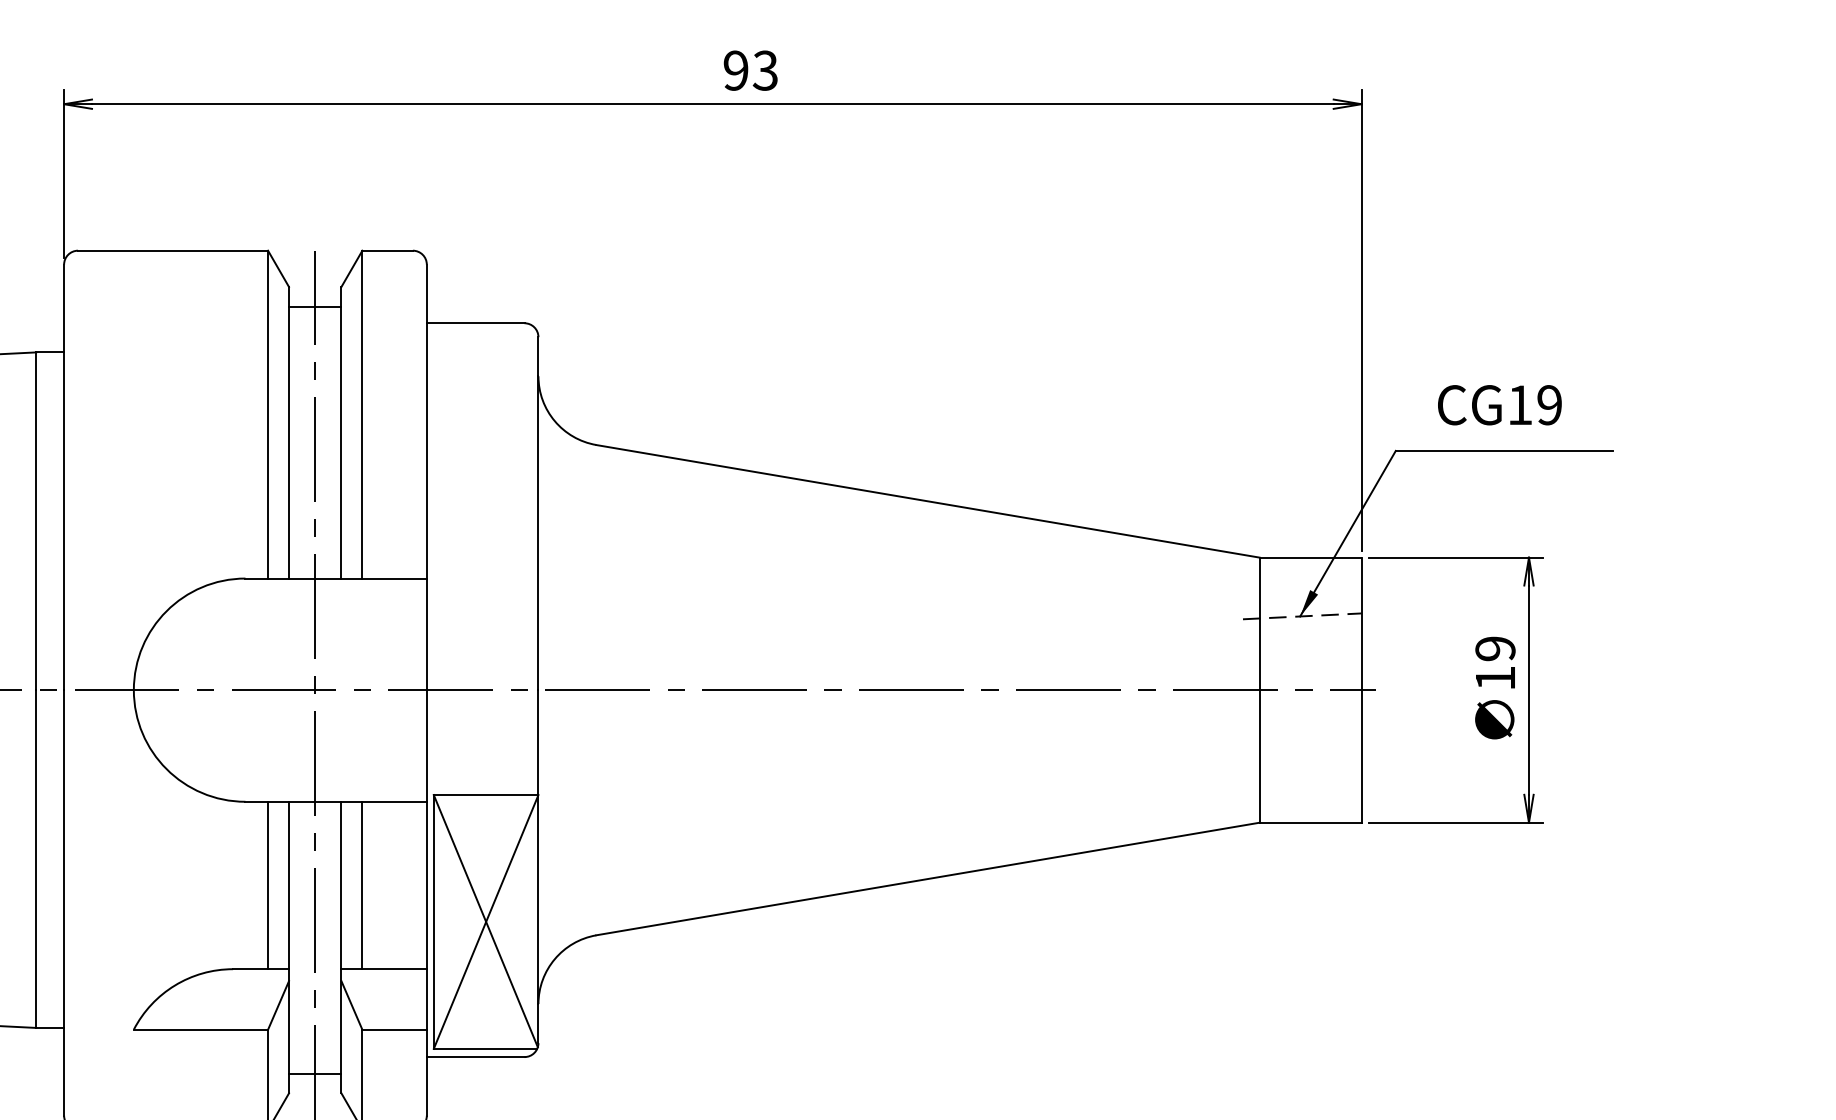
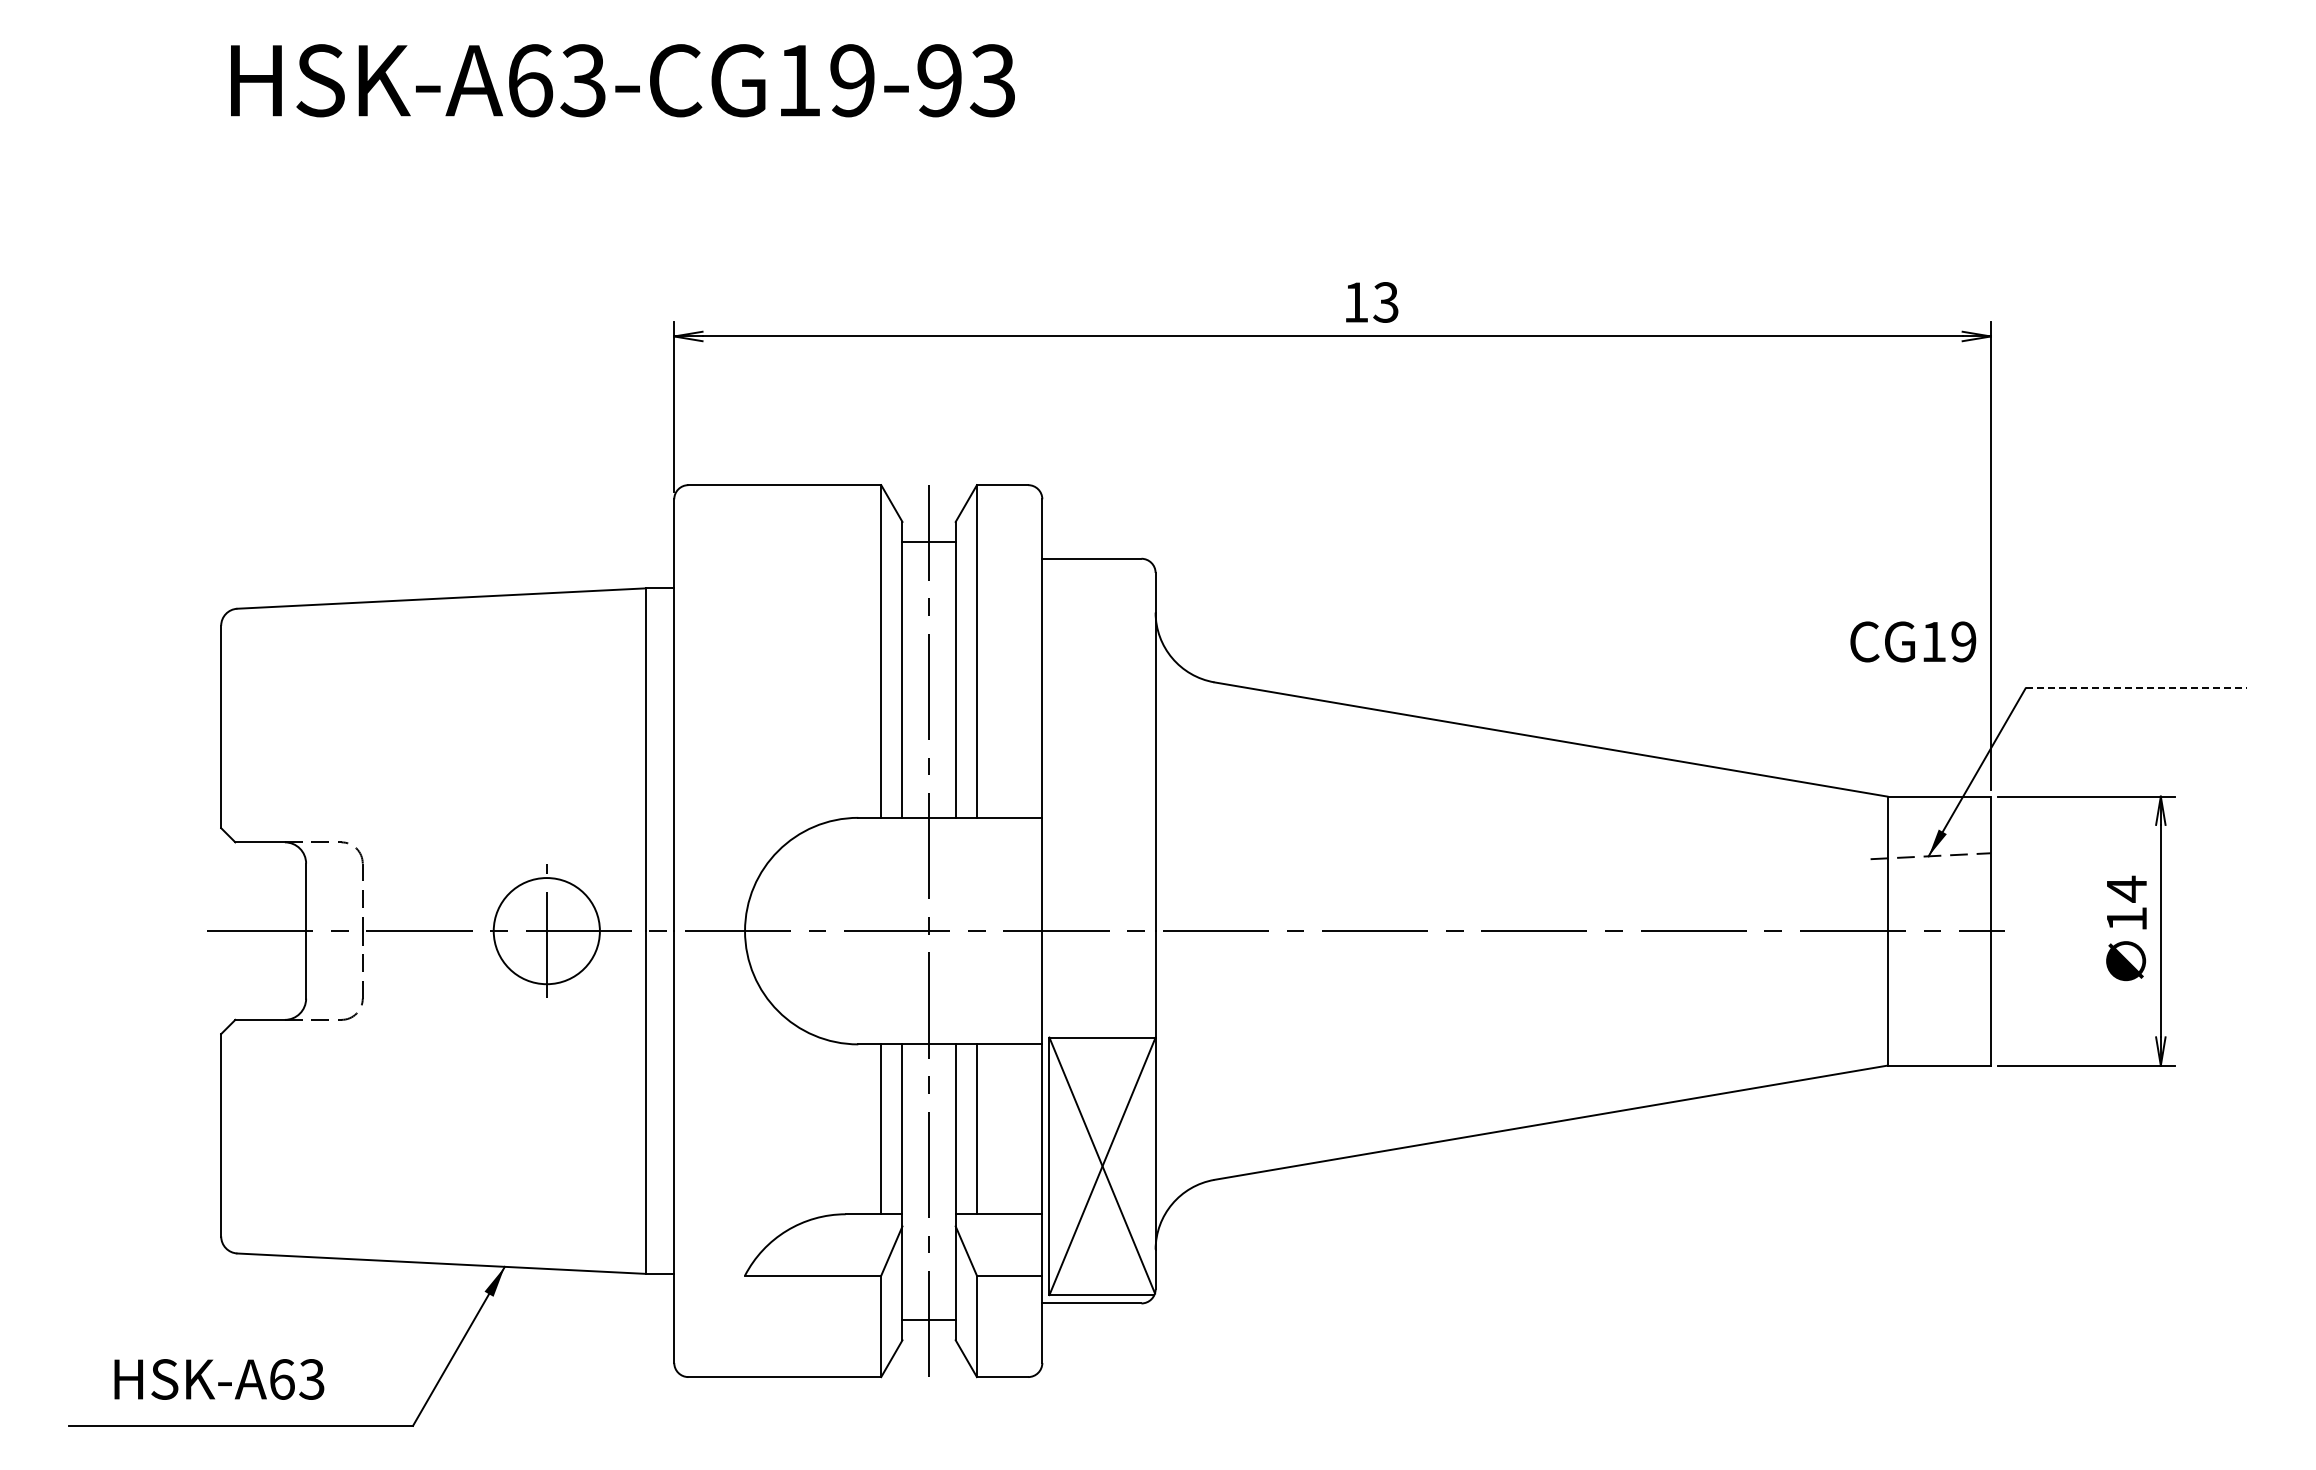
text: (735, 70) -> (1355, 302), 93 -> 13
text: (1500, 404) -> (1913, 641), moved
line: (1505, 451) -> (2136, 688), solid -> dashed
text: (1495, 648) -> (2126, 888), 19 -> 14

